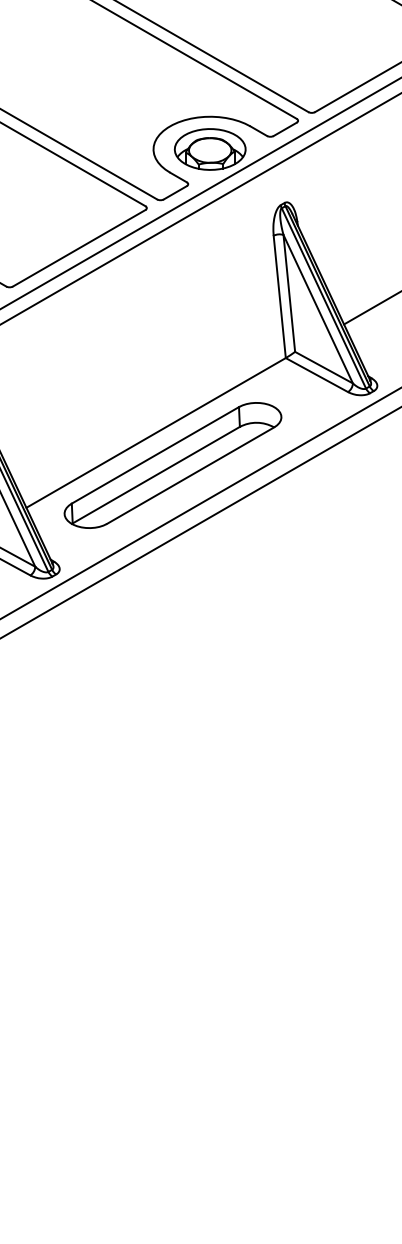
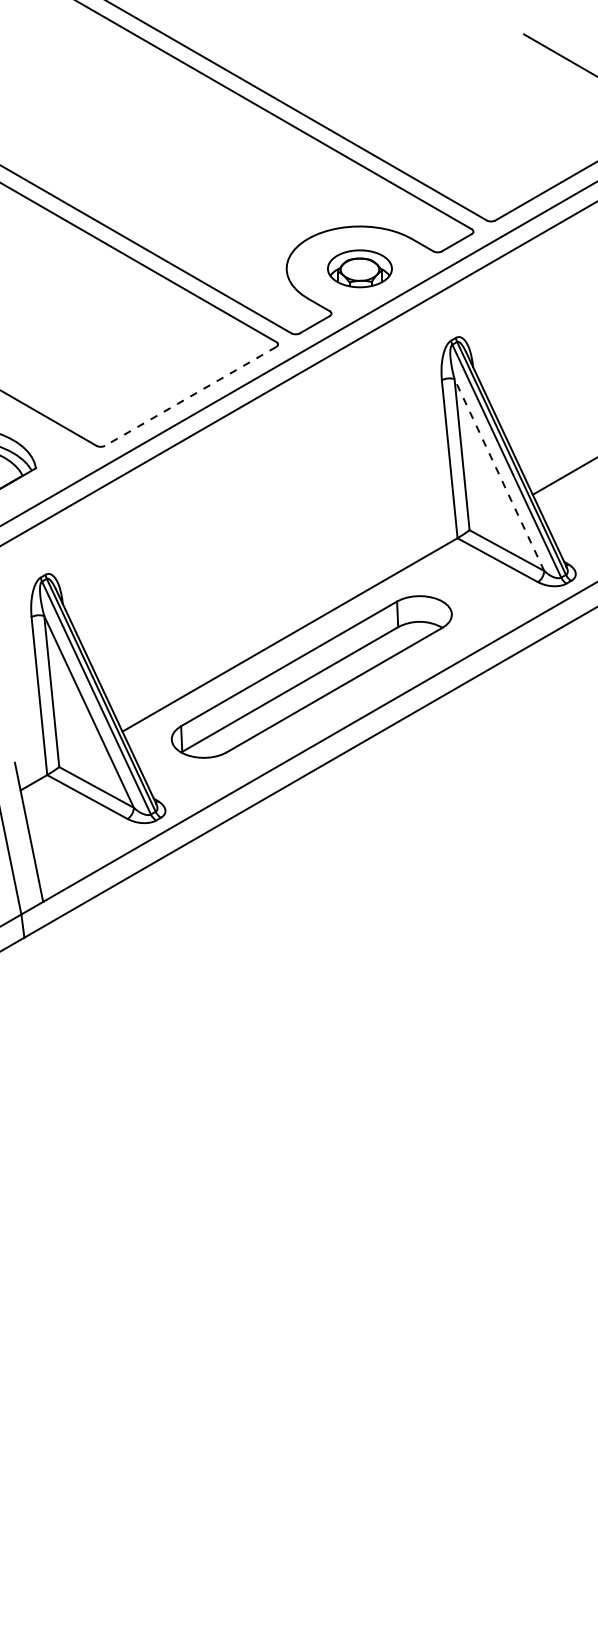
part: (209, 149) -> (359, 268), size x0.7
line: (79, 248) -> (190, 396), solid -> dashed
line: (318, 309) -> (499, 475), solid -> dashed

